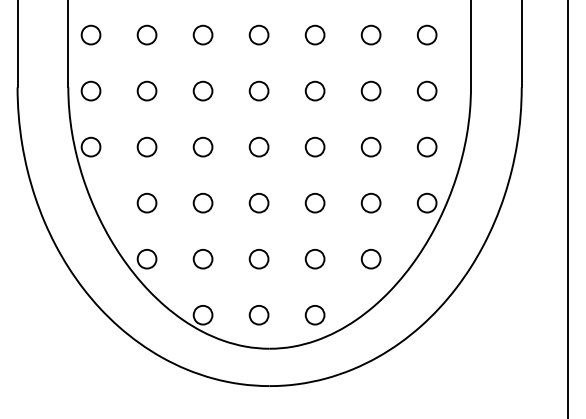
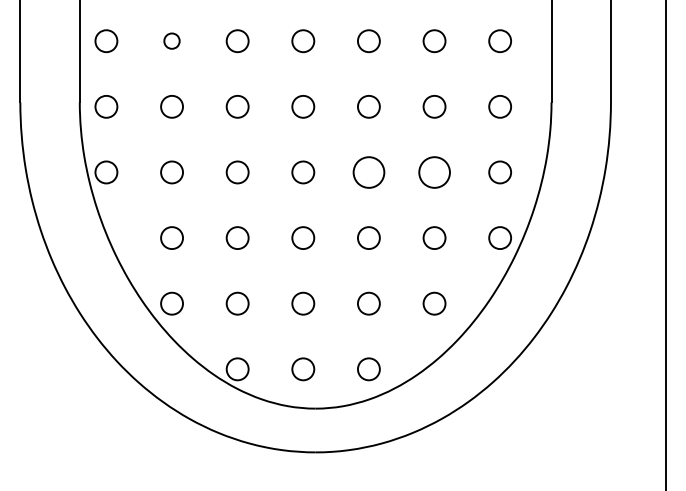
part: (146, 34) -> (171, 40), size x0.7
part: (314, 146) -> (368, 171), size x1.4
part: (370, 146) -> (433, 171), size x1.4

